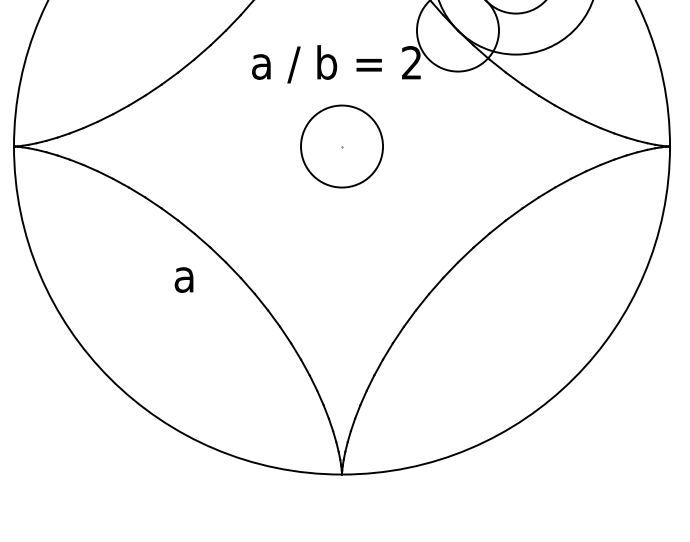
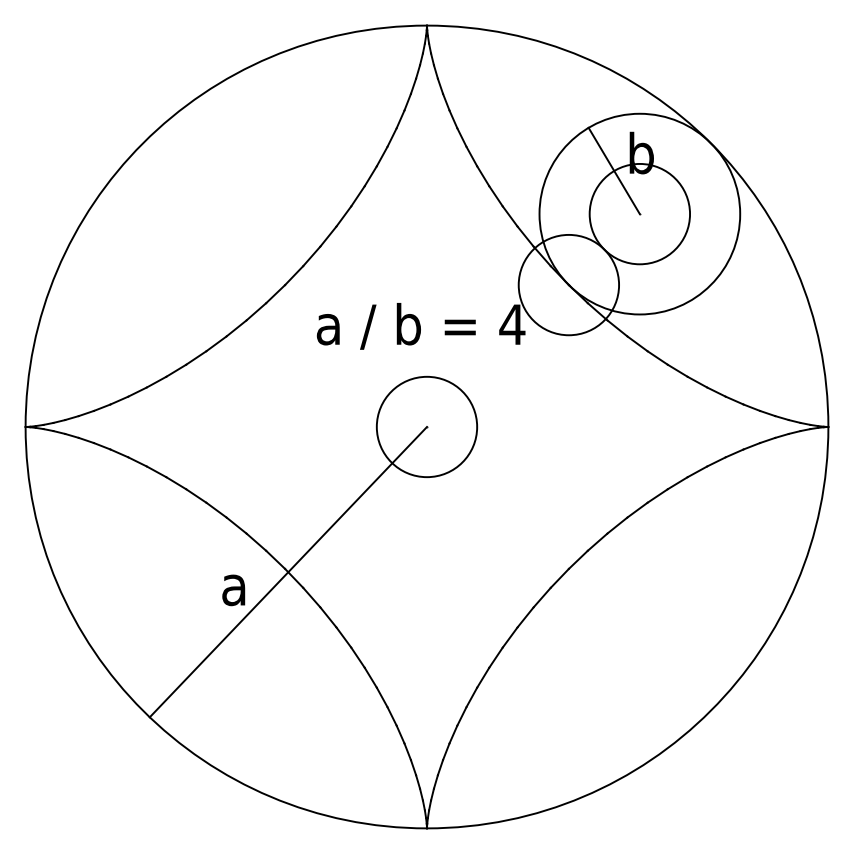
text: (411, 62) -> (512, 324), 2 -> 4
line: (228, 265) -> (288, 572), added

